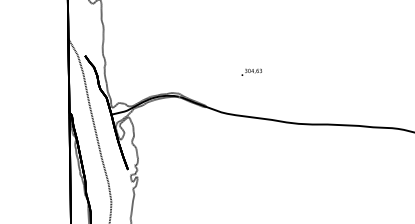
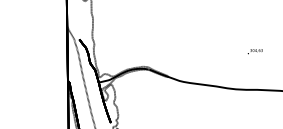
text: (251, 71) -> (255, 50), moved

